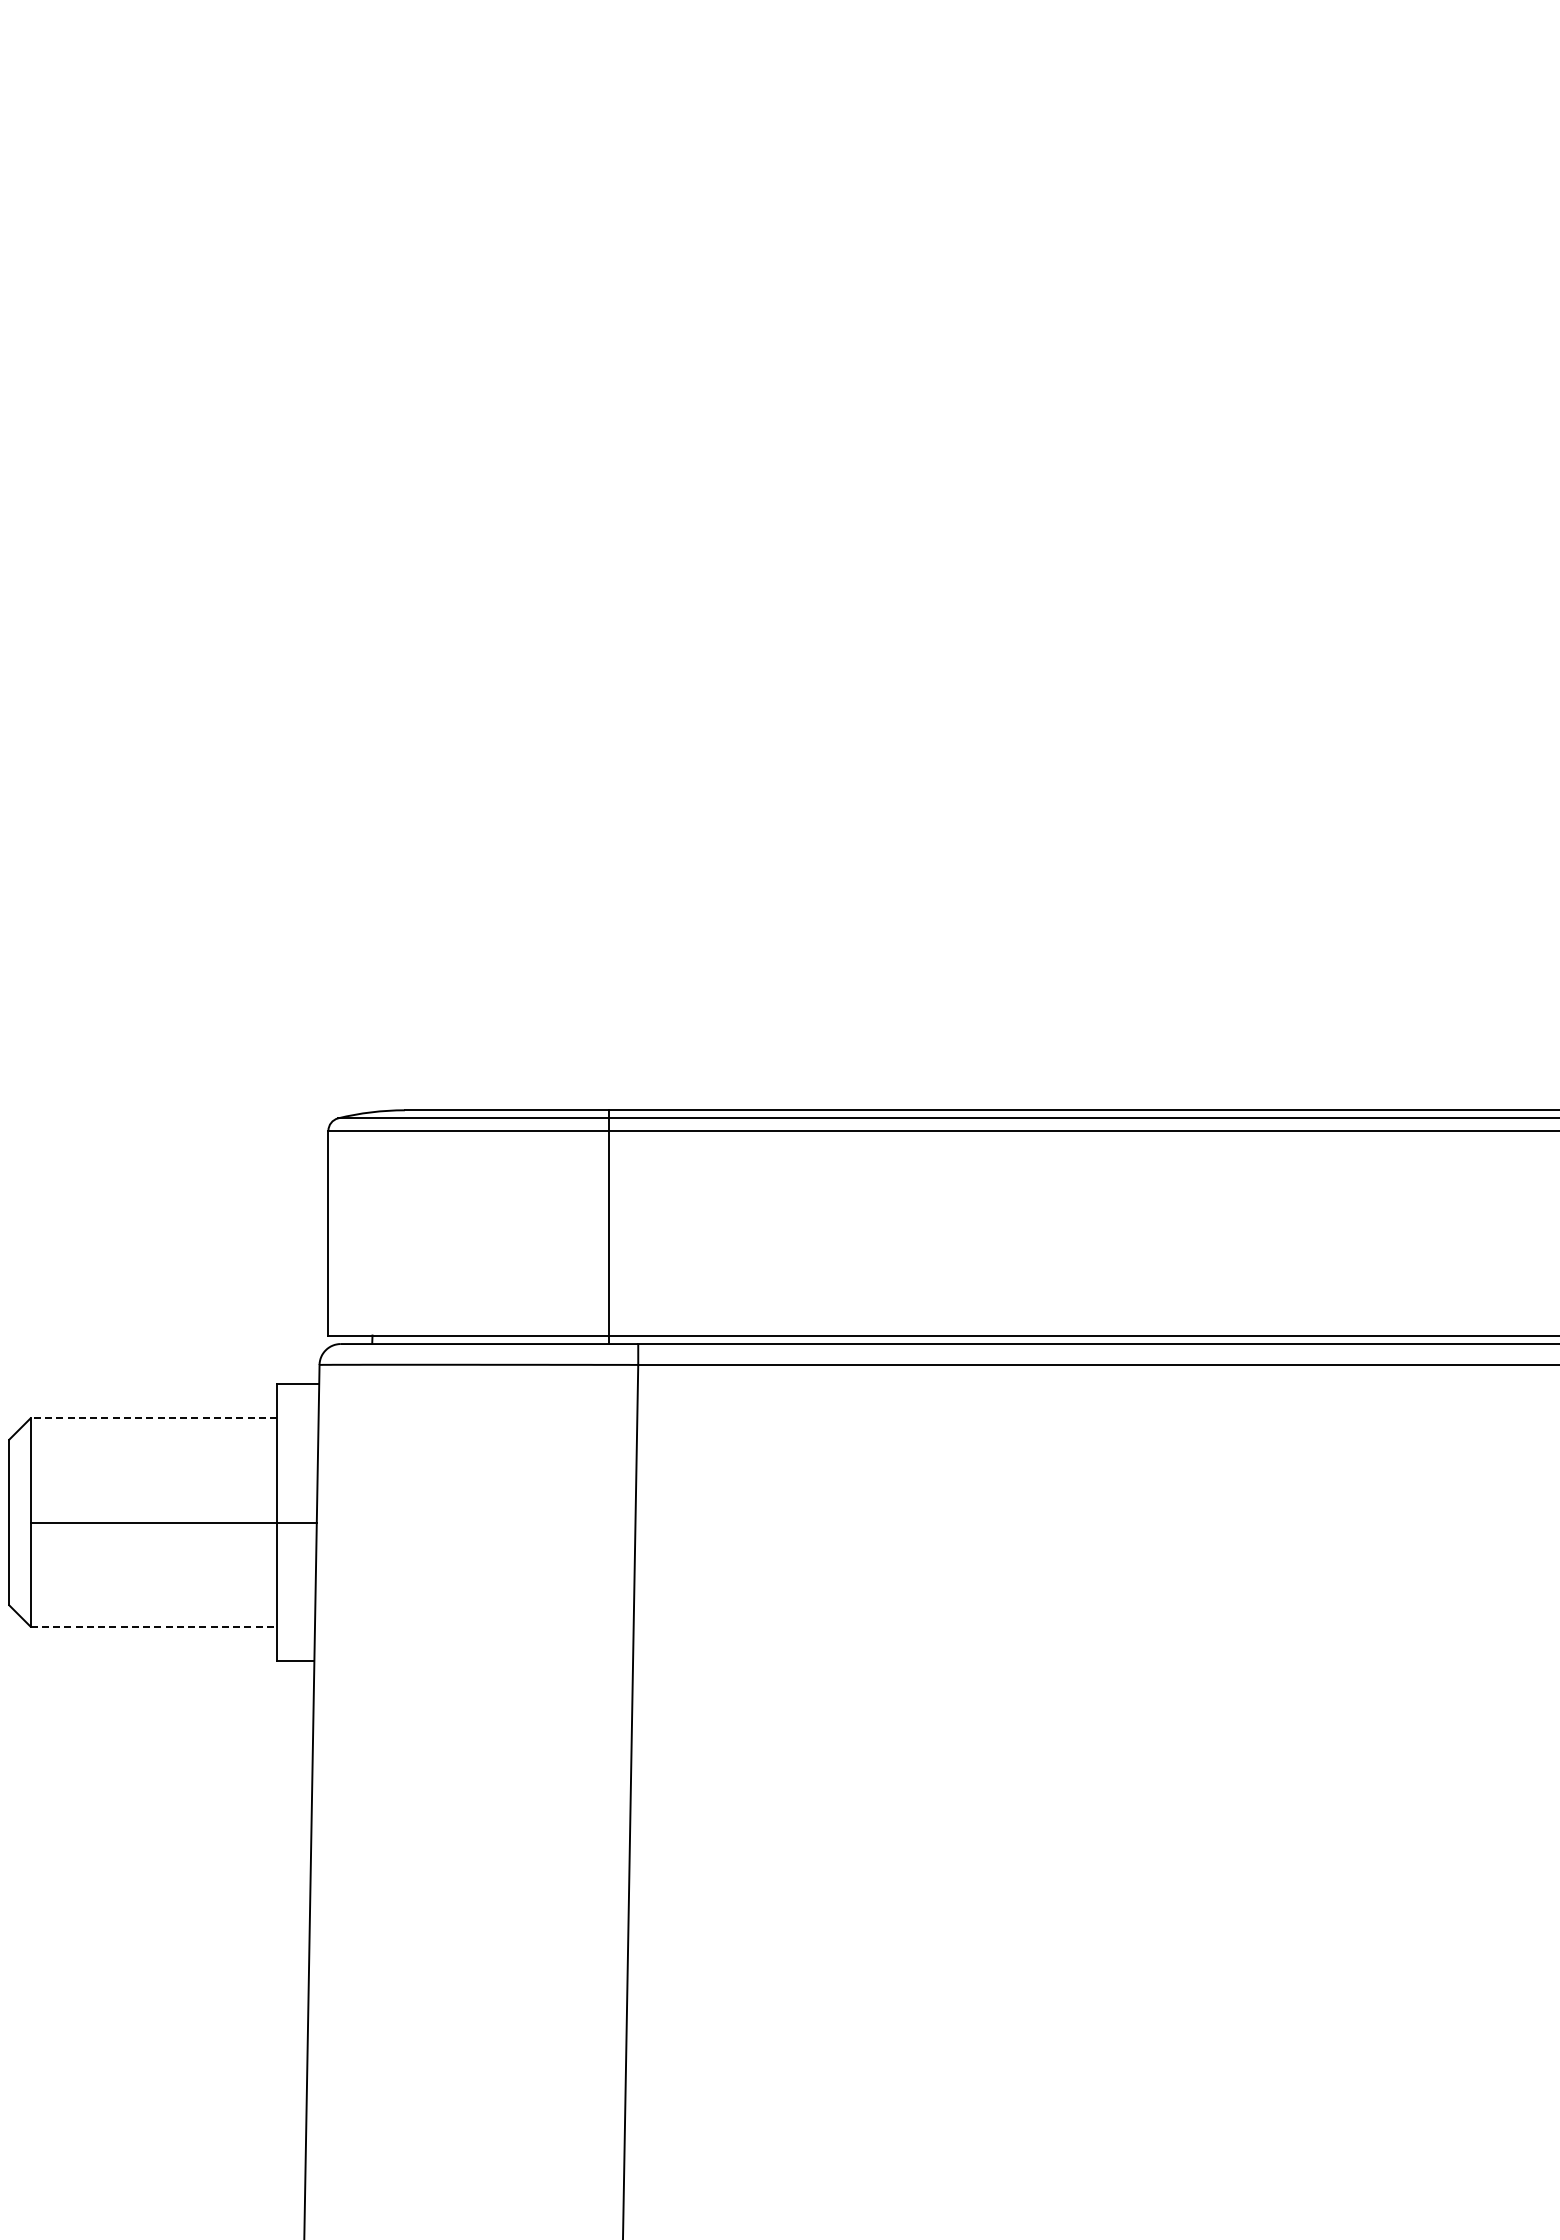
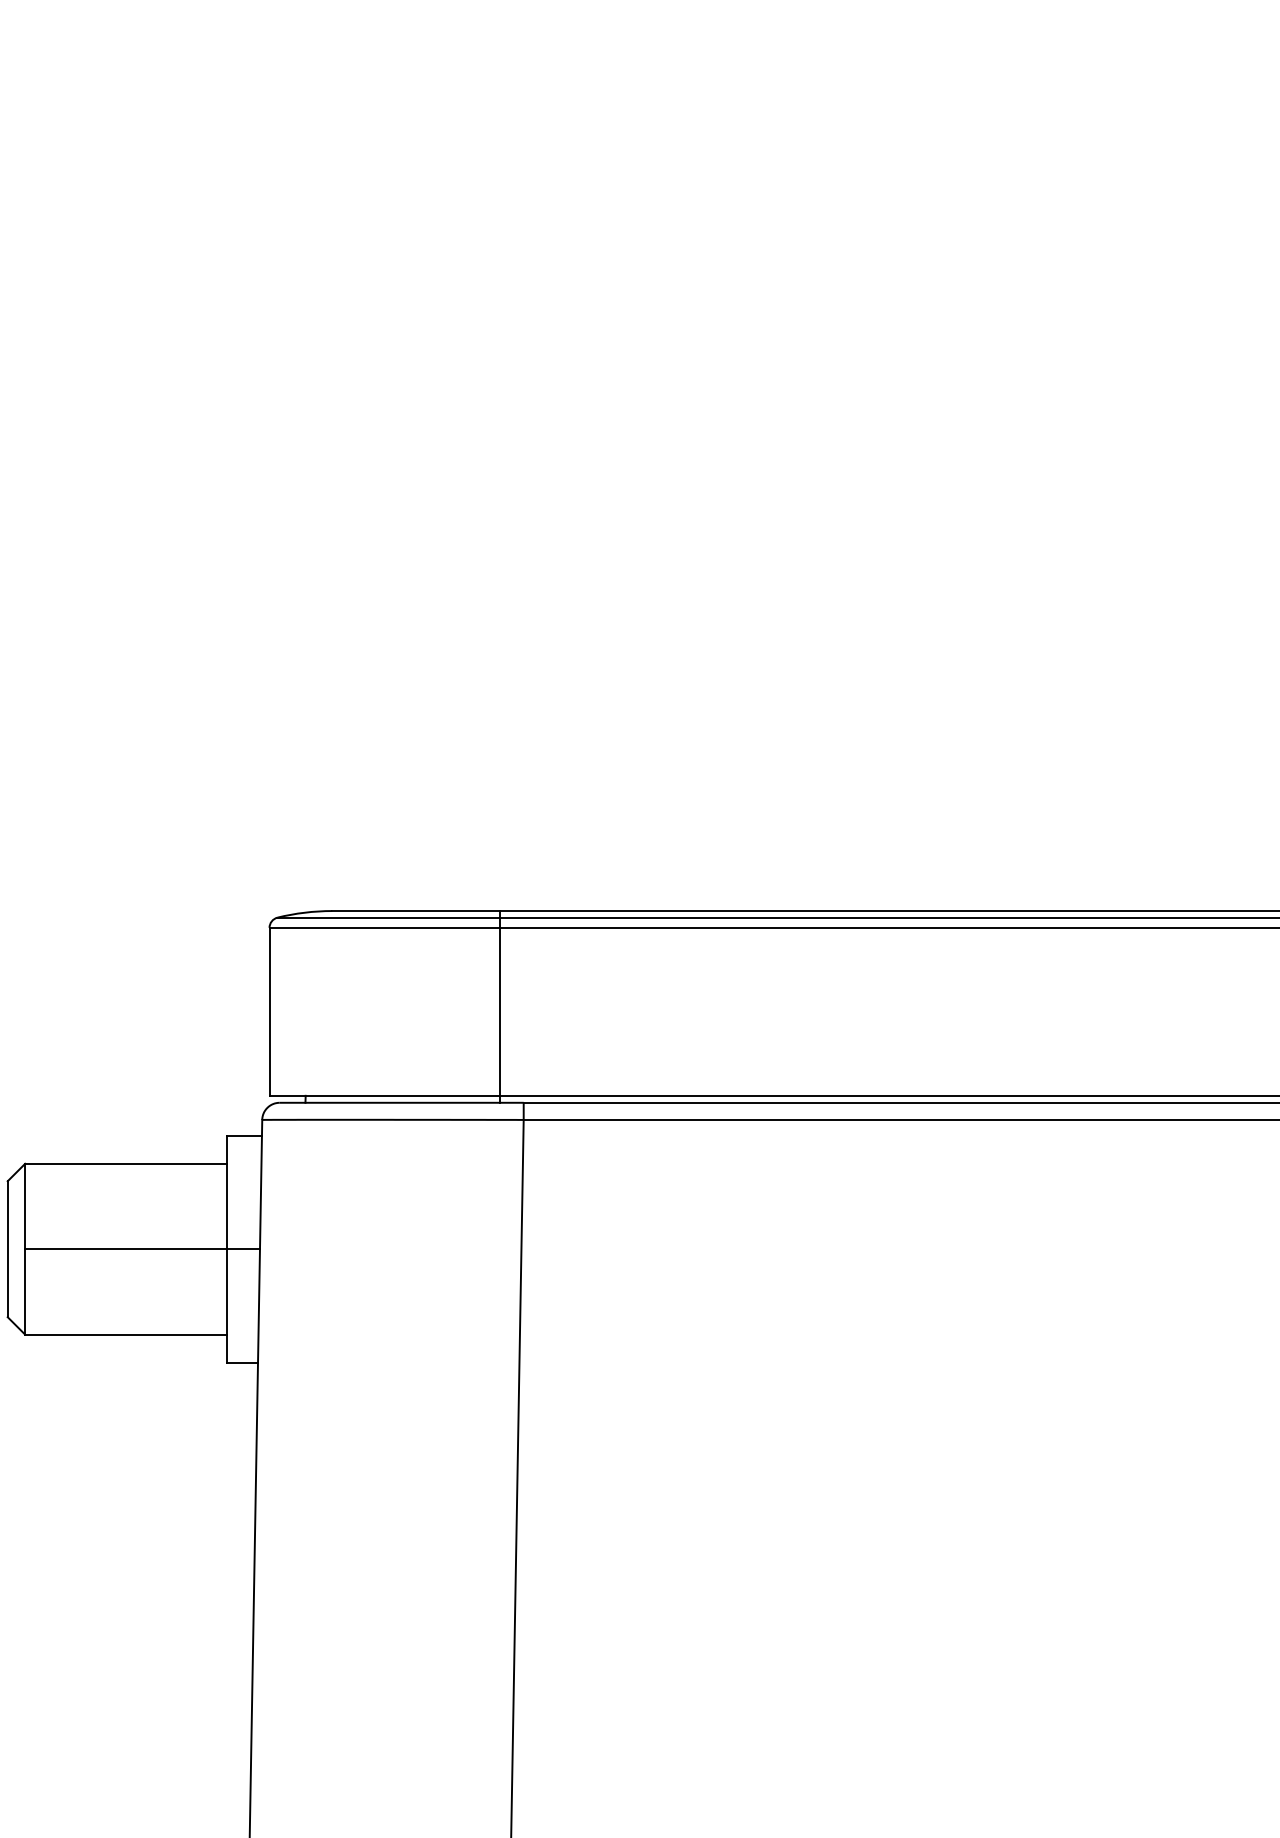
line: (153, 1418) -> (126, 1163), dashed -> solid
line: (154, 1626) -> (126, 1334), dashed -> solid

